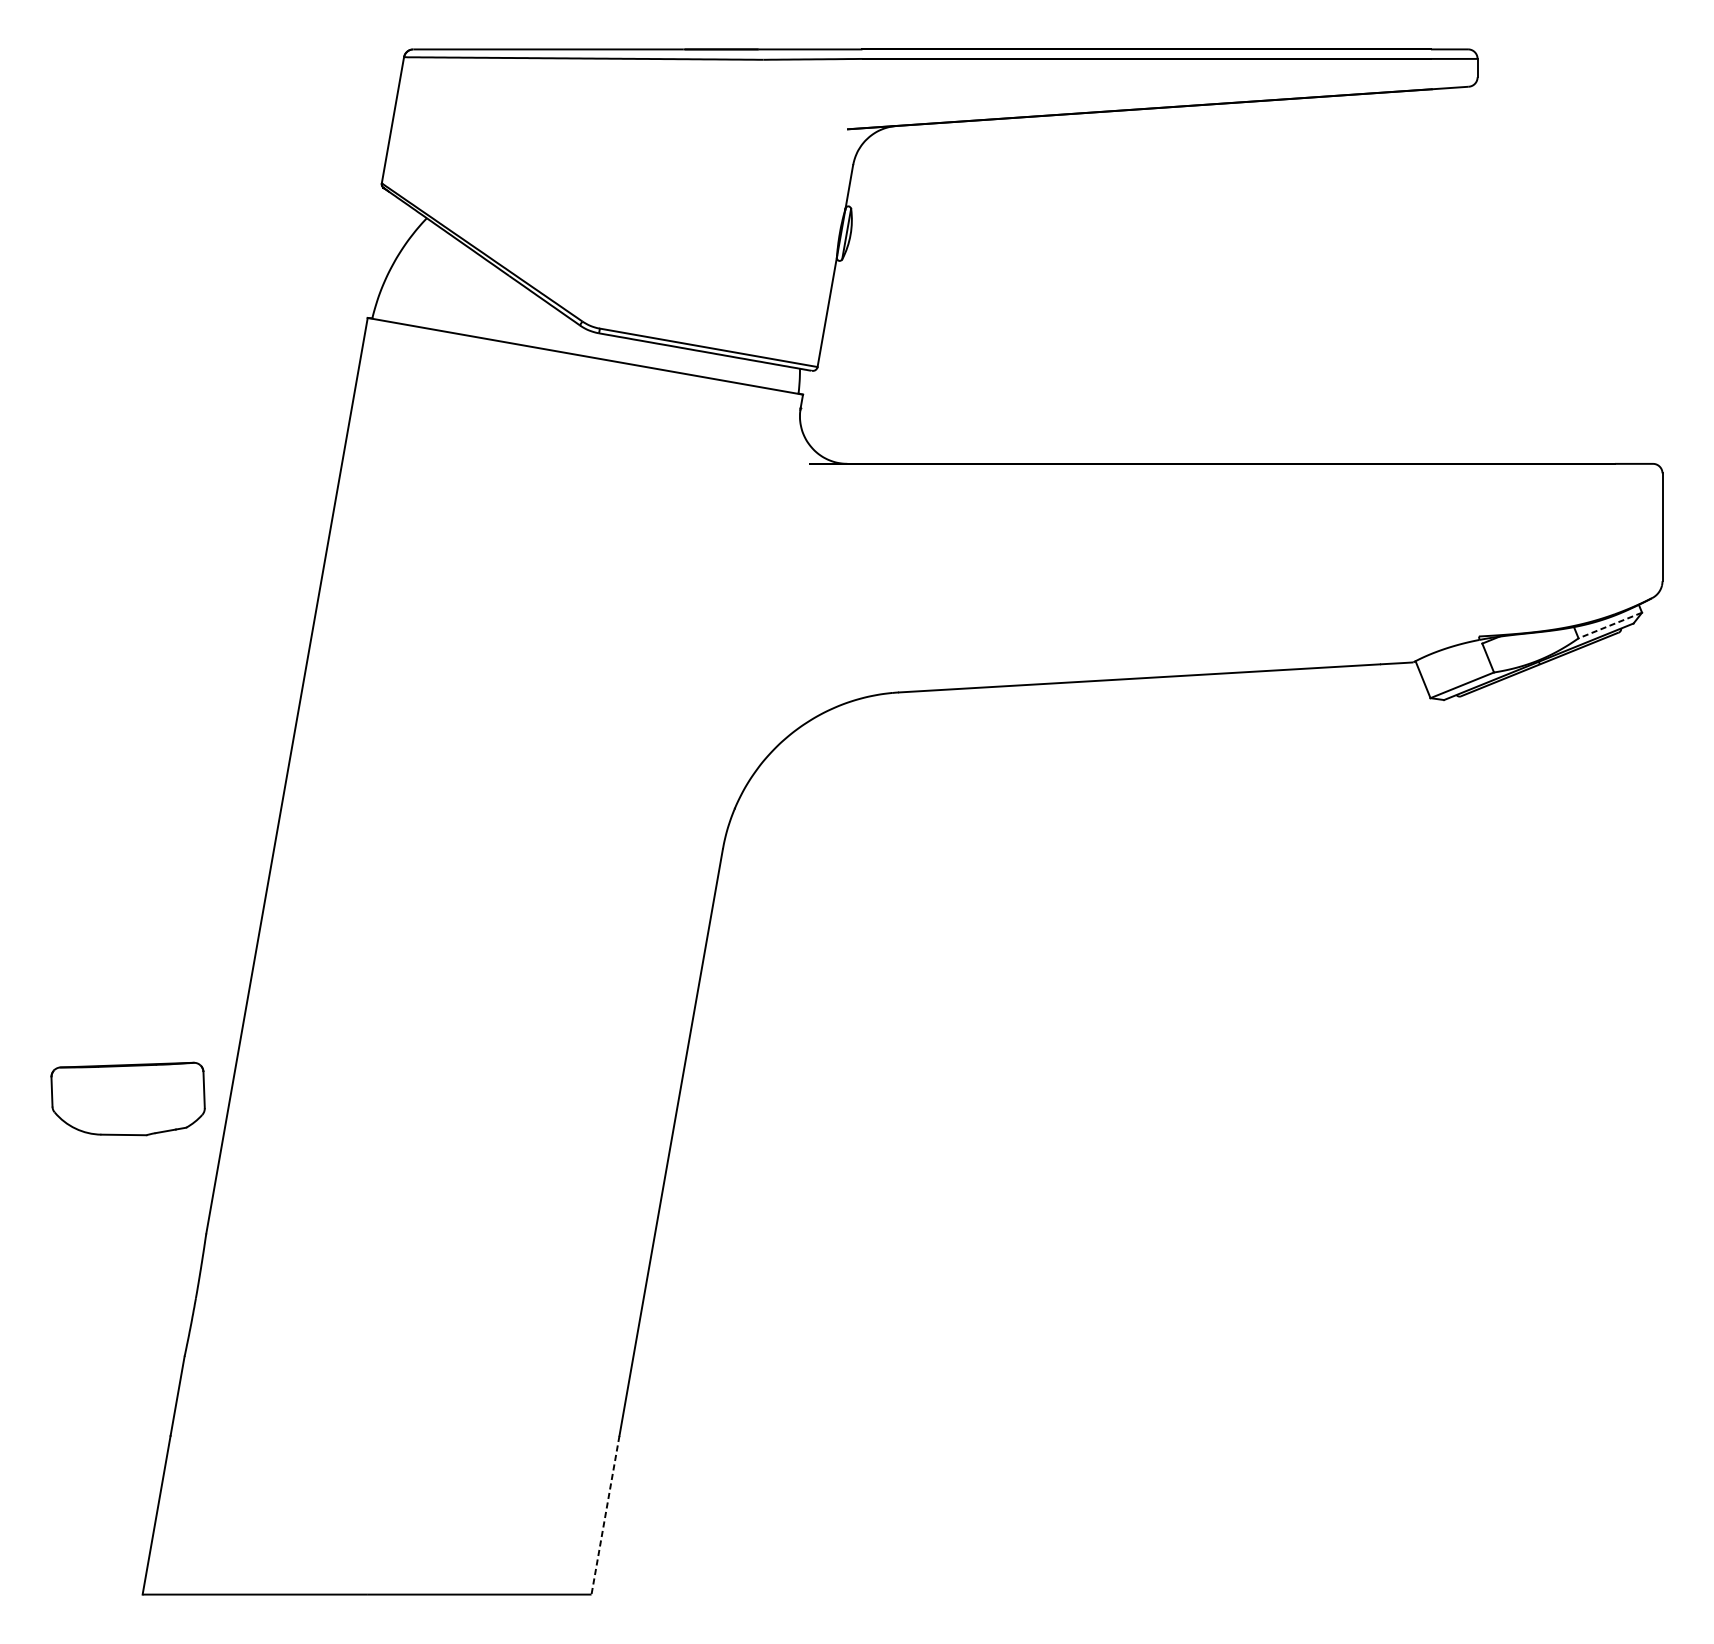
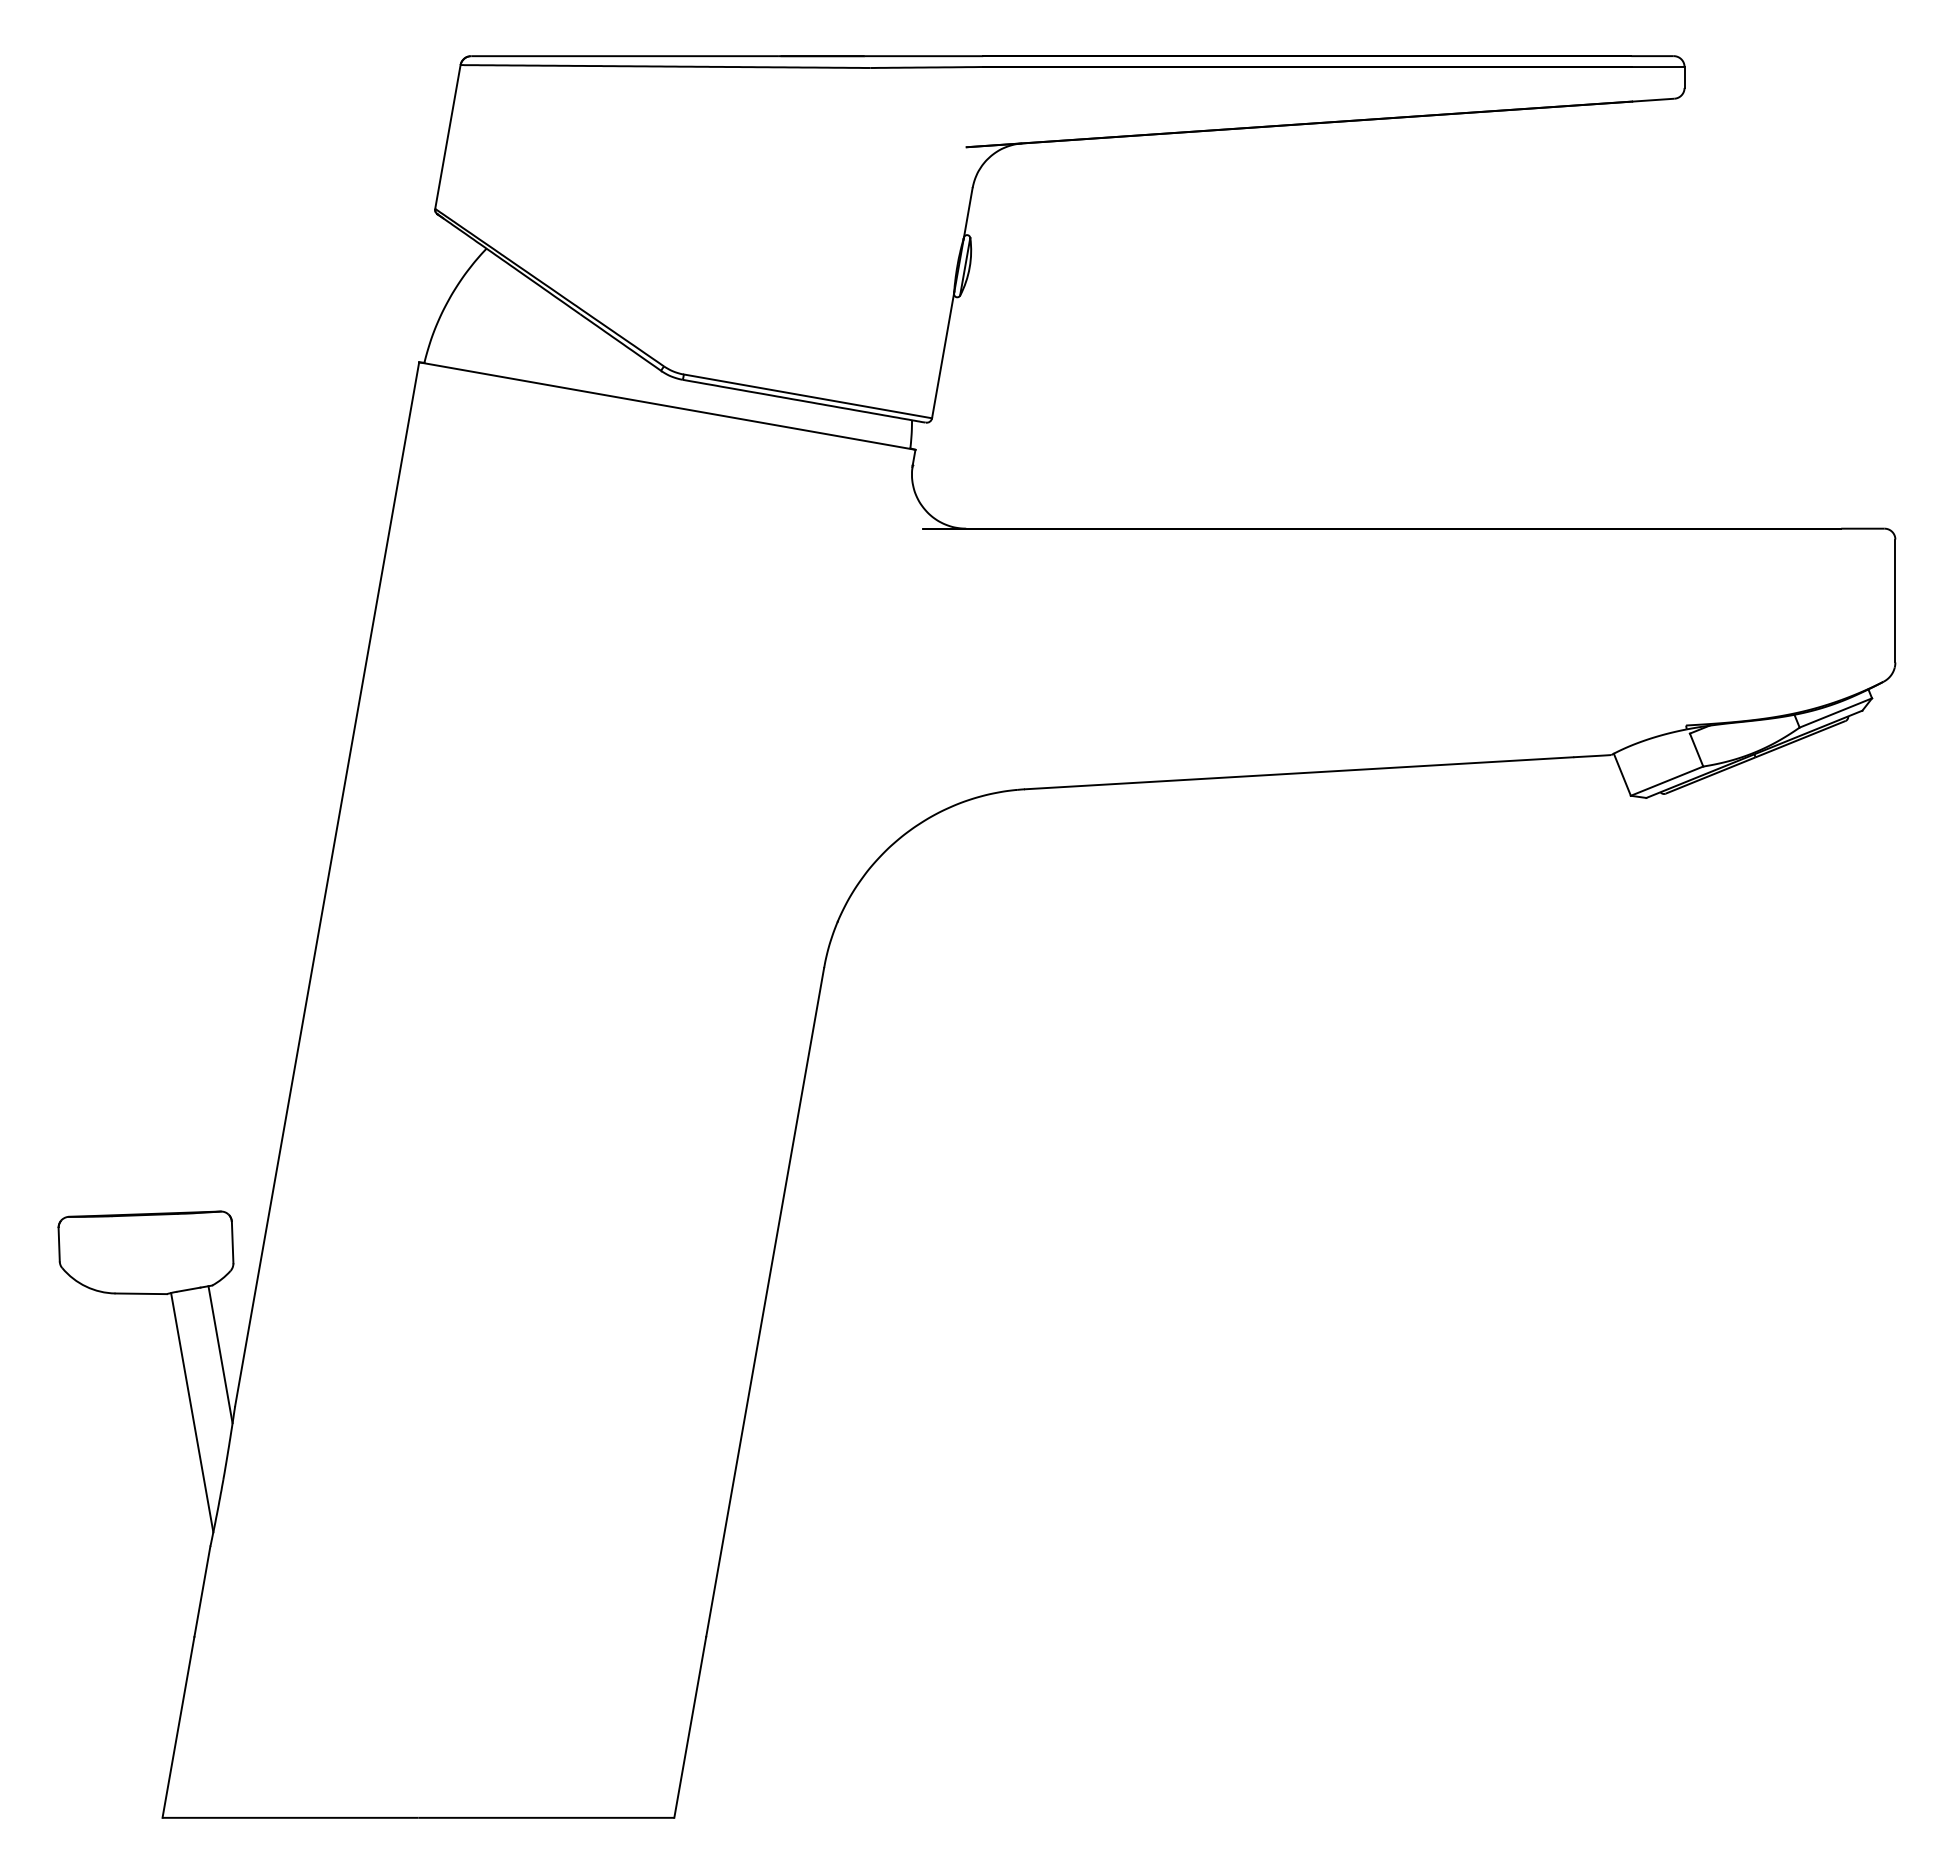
line: (1609, 625) -> (1835, 713), dashed -> solid
line: (193, 1188) -> (220, 1354), added
line: (168, 1239) -> (192, 1412), added
line: (605, 1515) -> (690, 1727), dashed -> solid

